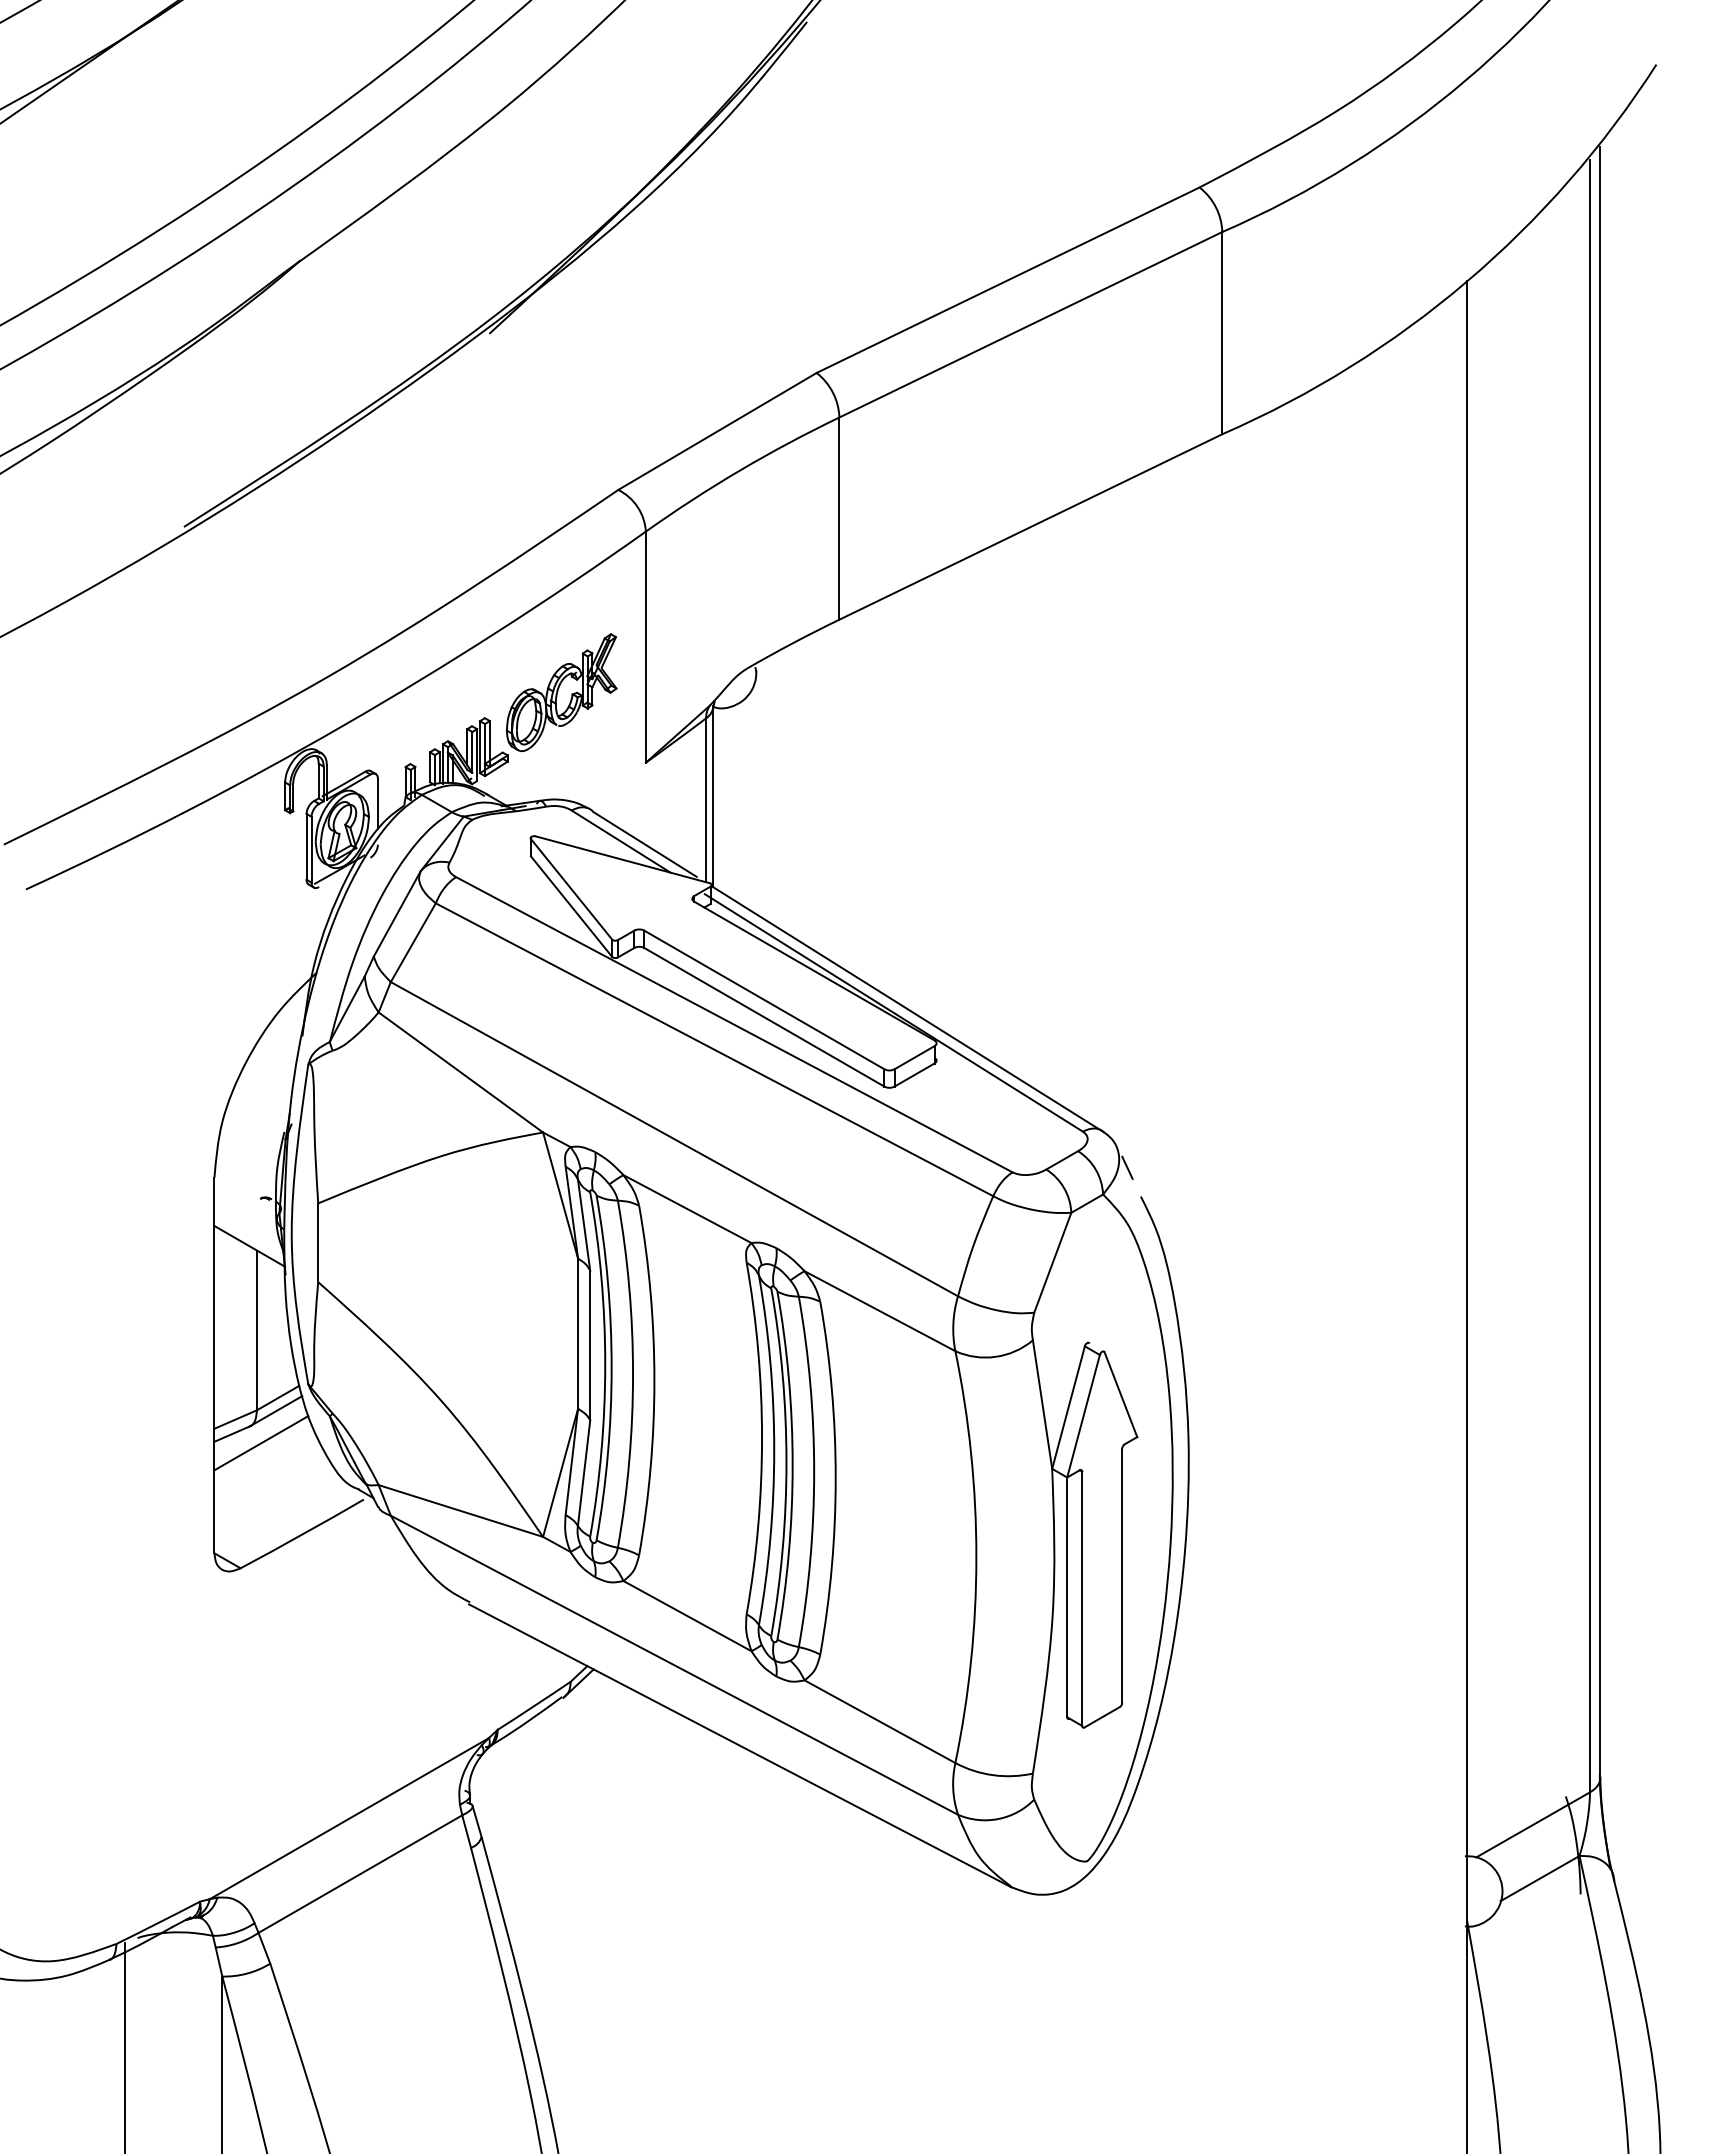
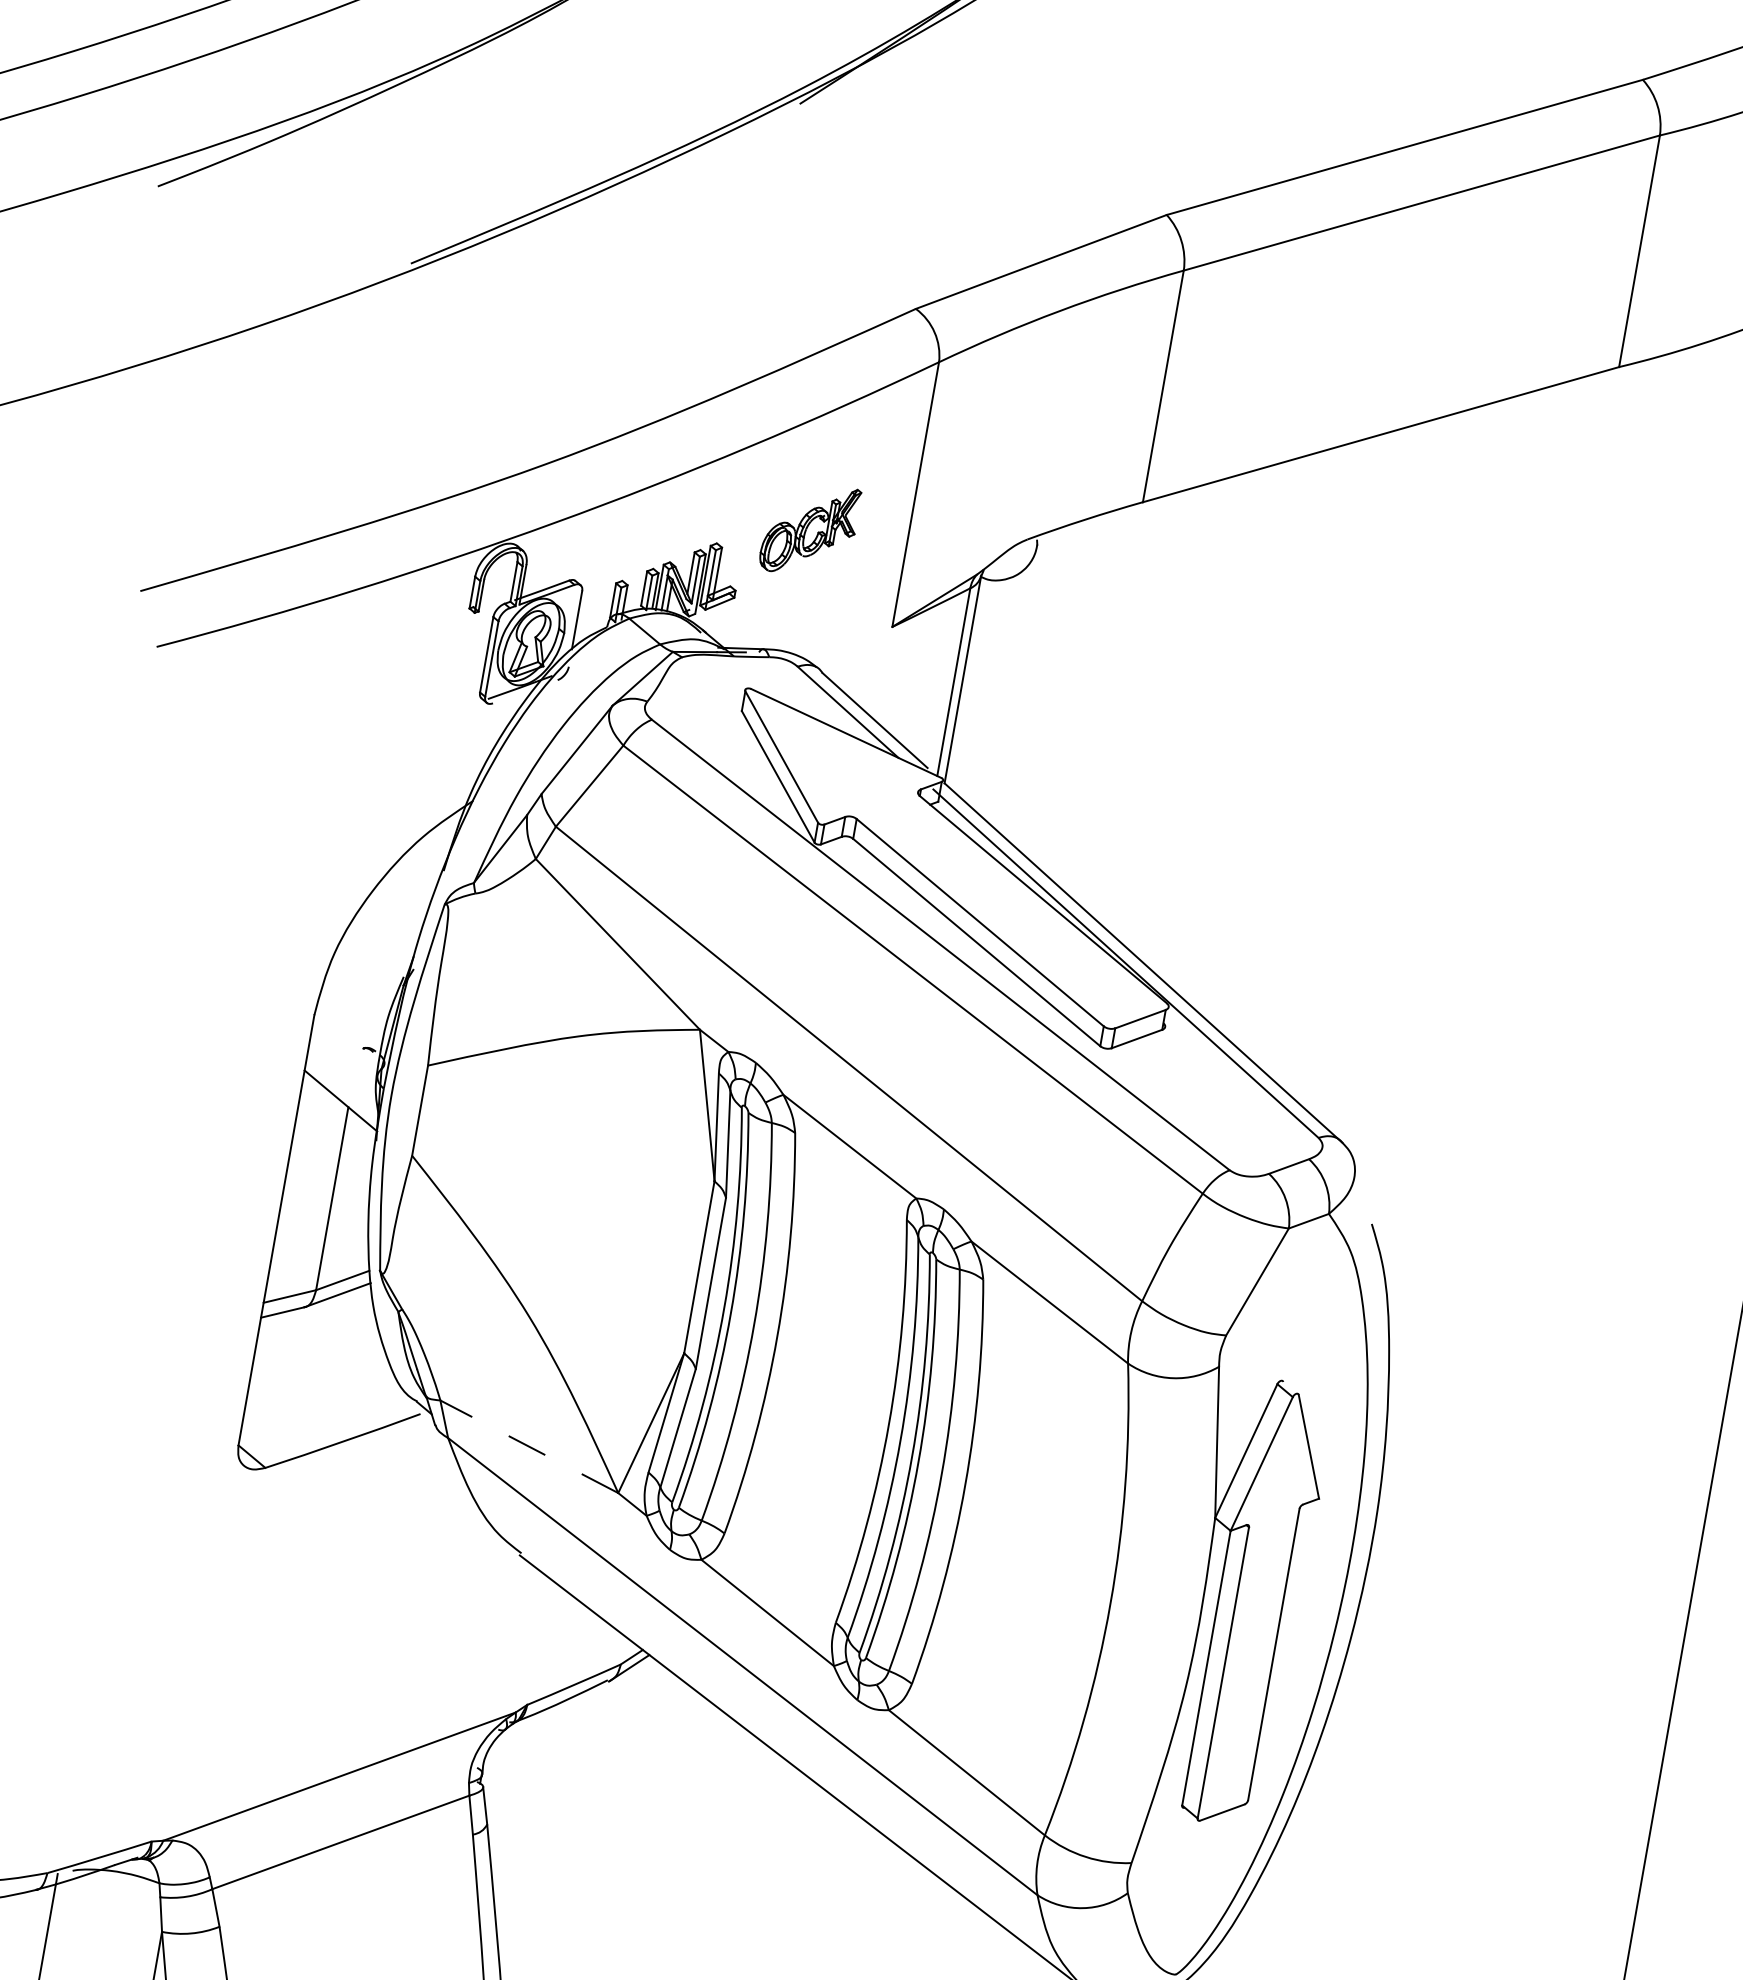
part: (561, 692) -> (809, 529), size x0.7
line: (1127, 1167) -> (1362, 1187), removed
line: (261, 1443) -> (314, 1329), removed
line: (460, 1510) -> (528, 1446), solid -> dashed

